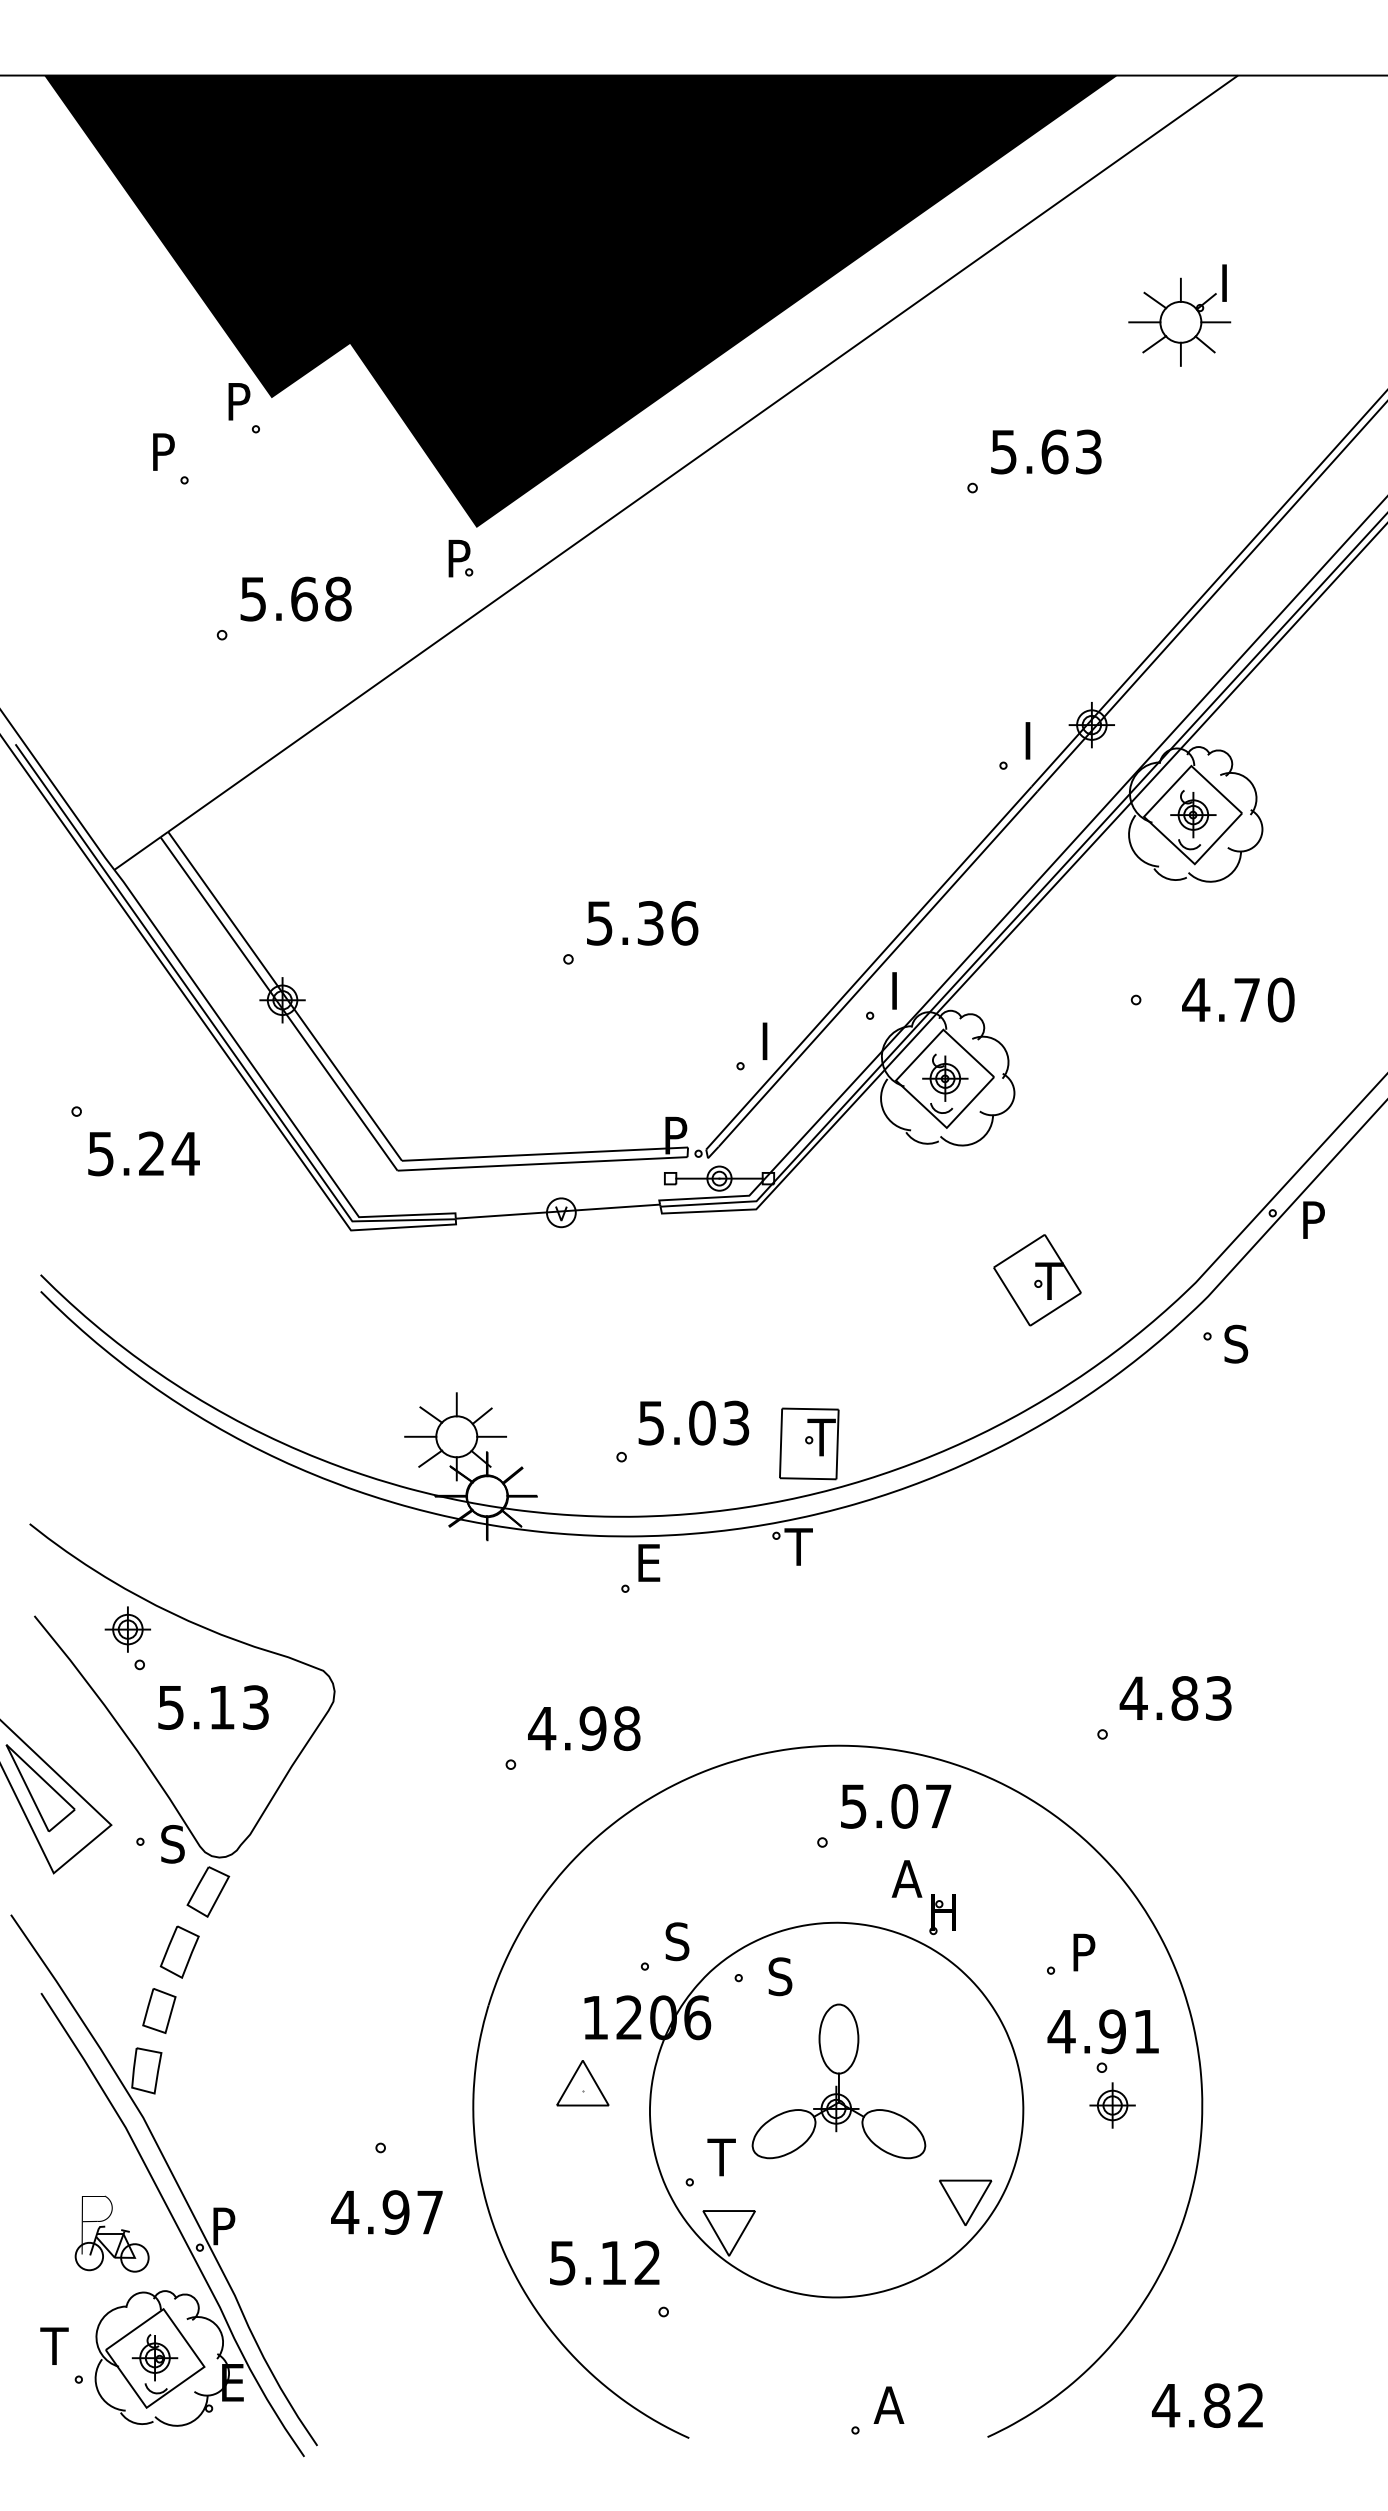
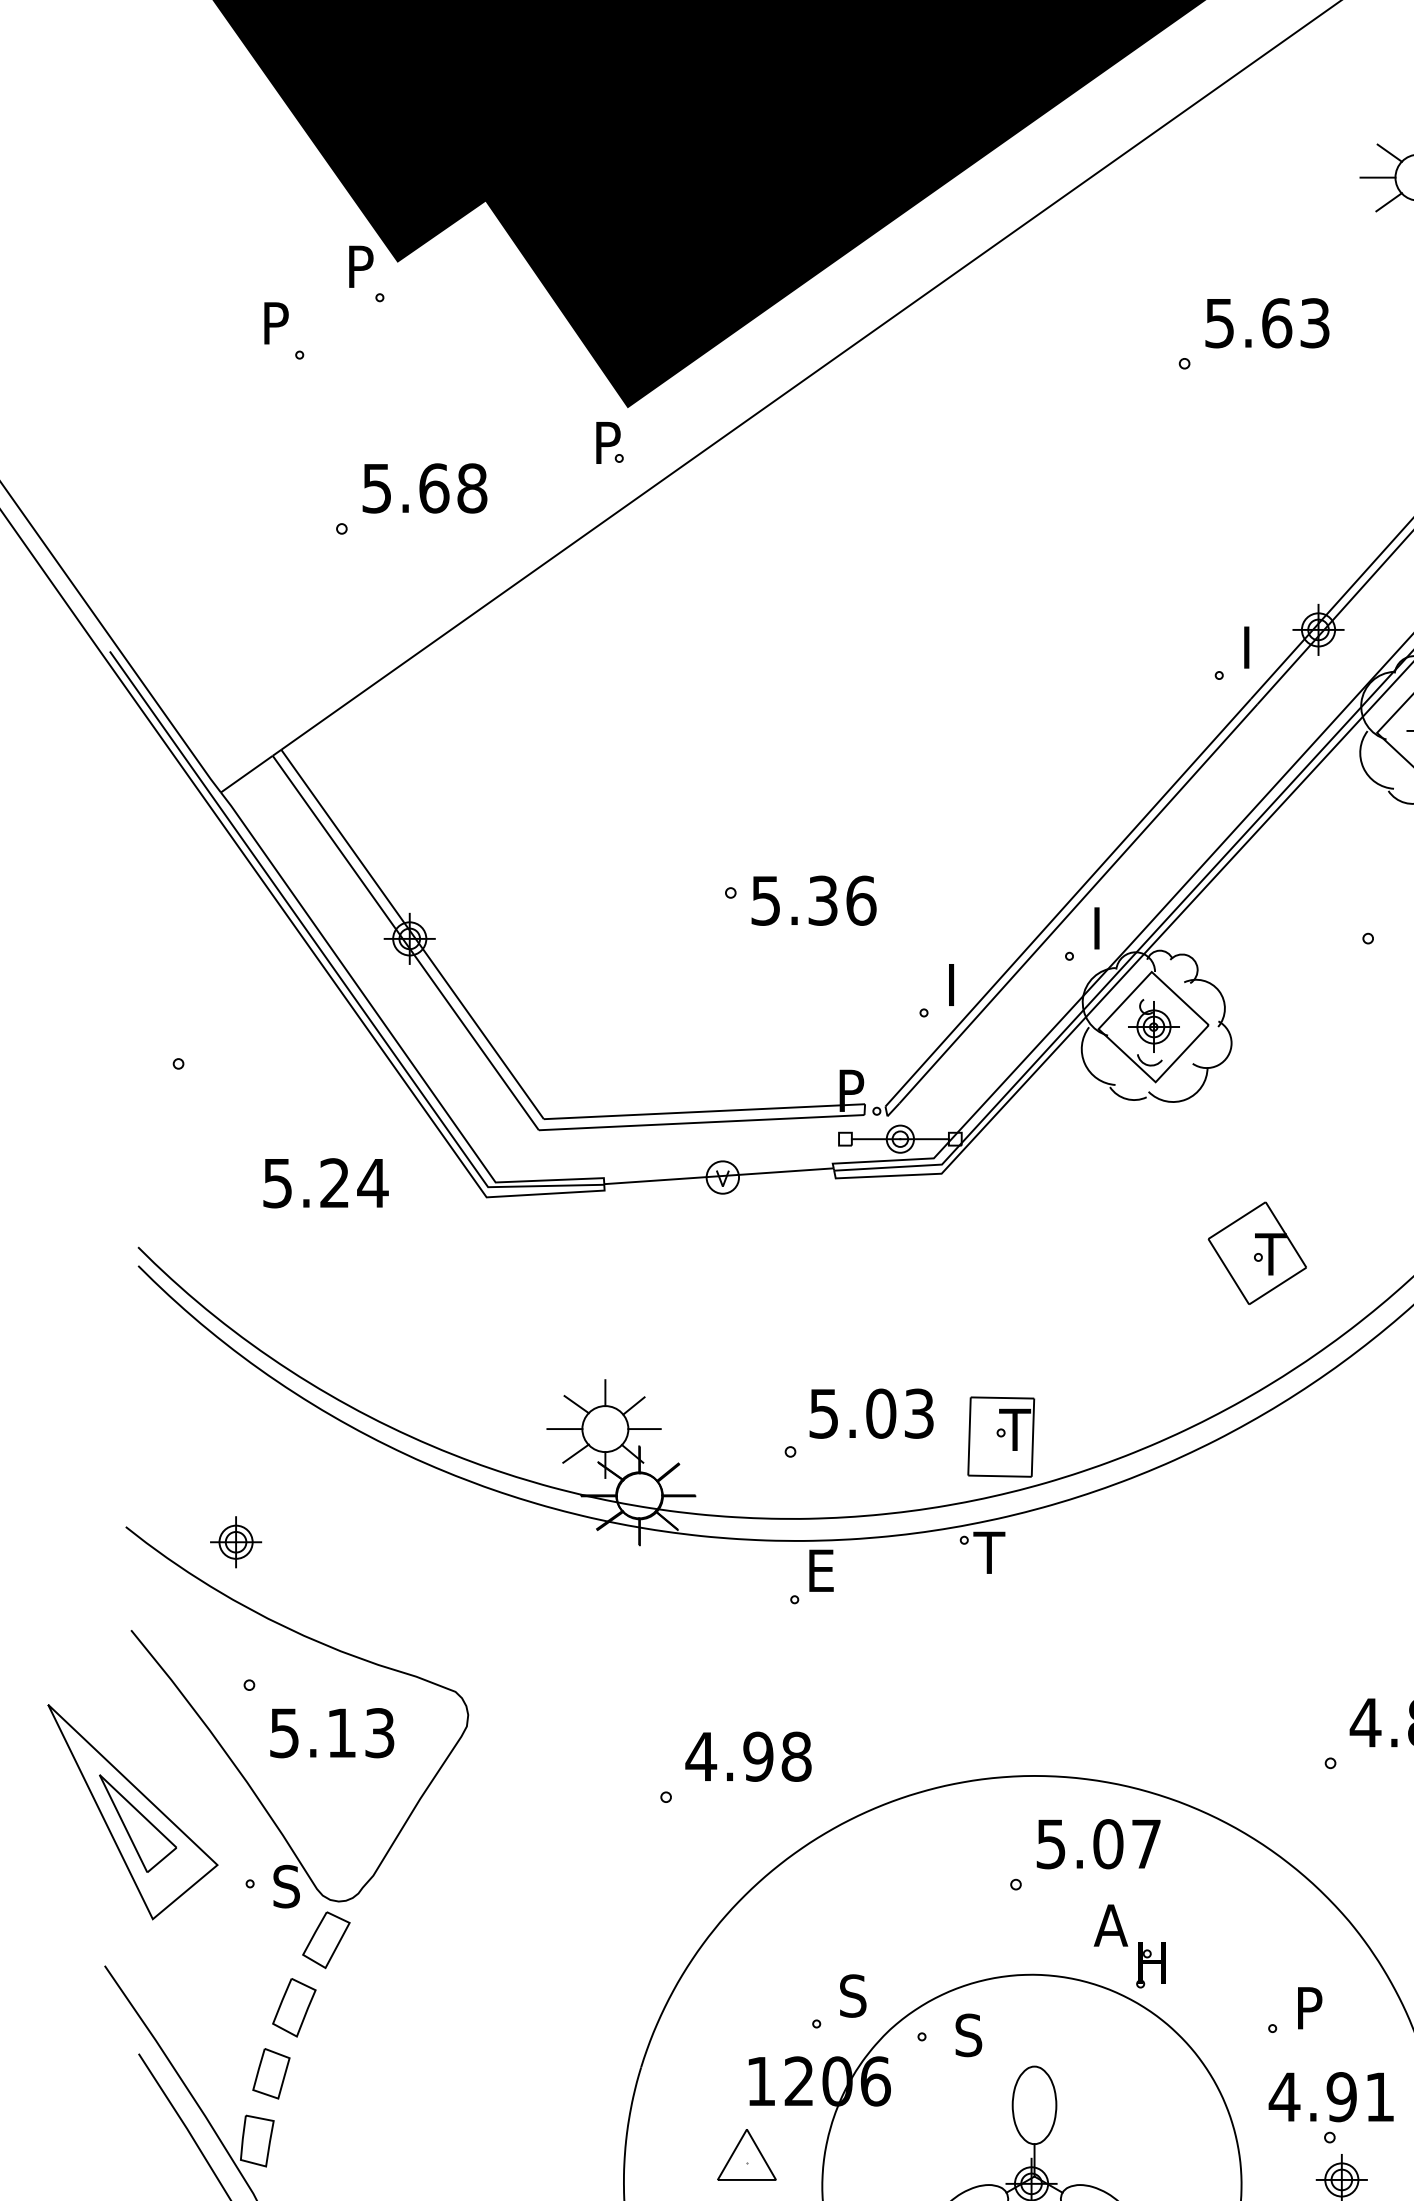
text: (642, 923) -> (813, 900), moved
text: (143, 1153) -> (325, 1182), moved
part: (127, 1629) -> (235, 1542), moved

